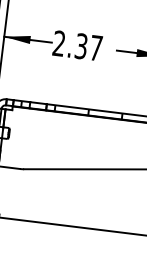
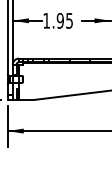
text: (76, 45) -> (57, 20), 2.37 -> 1.95

